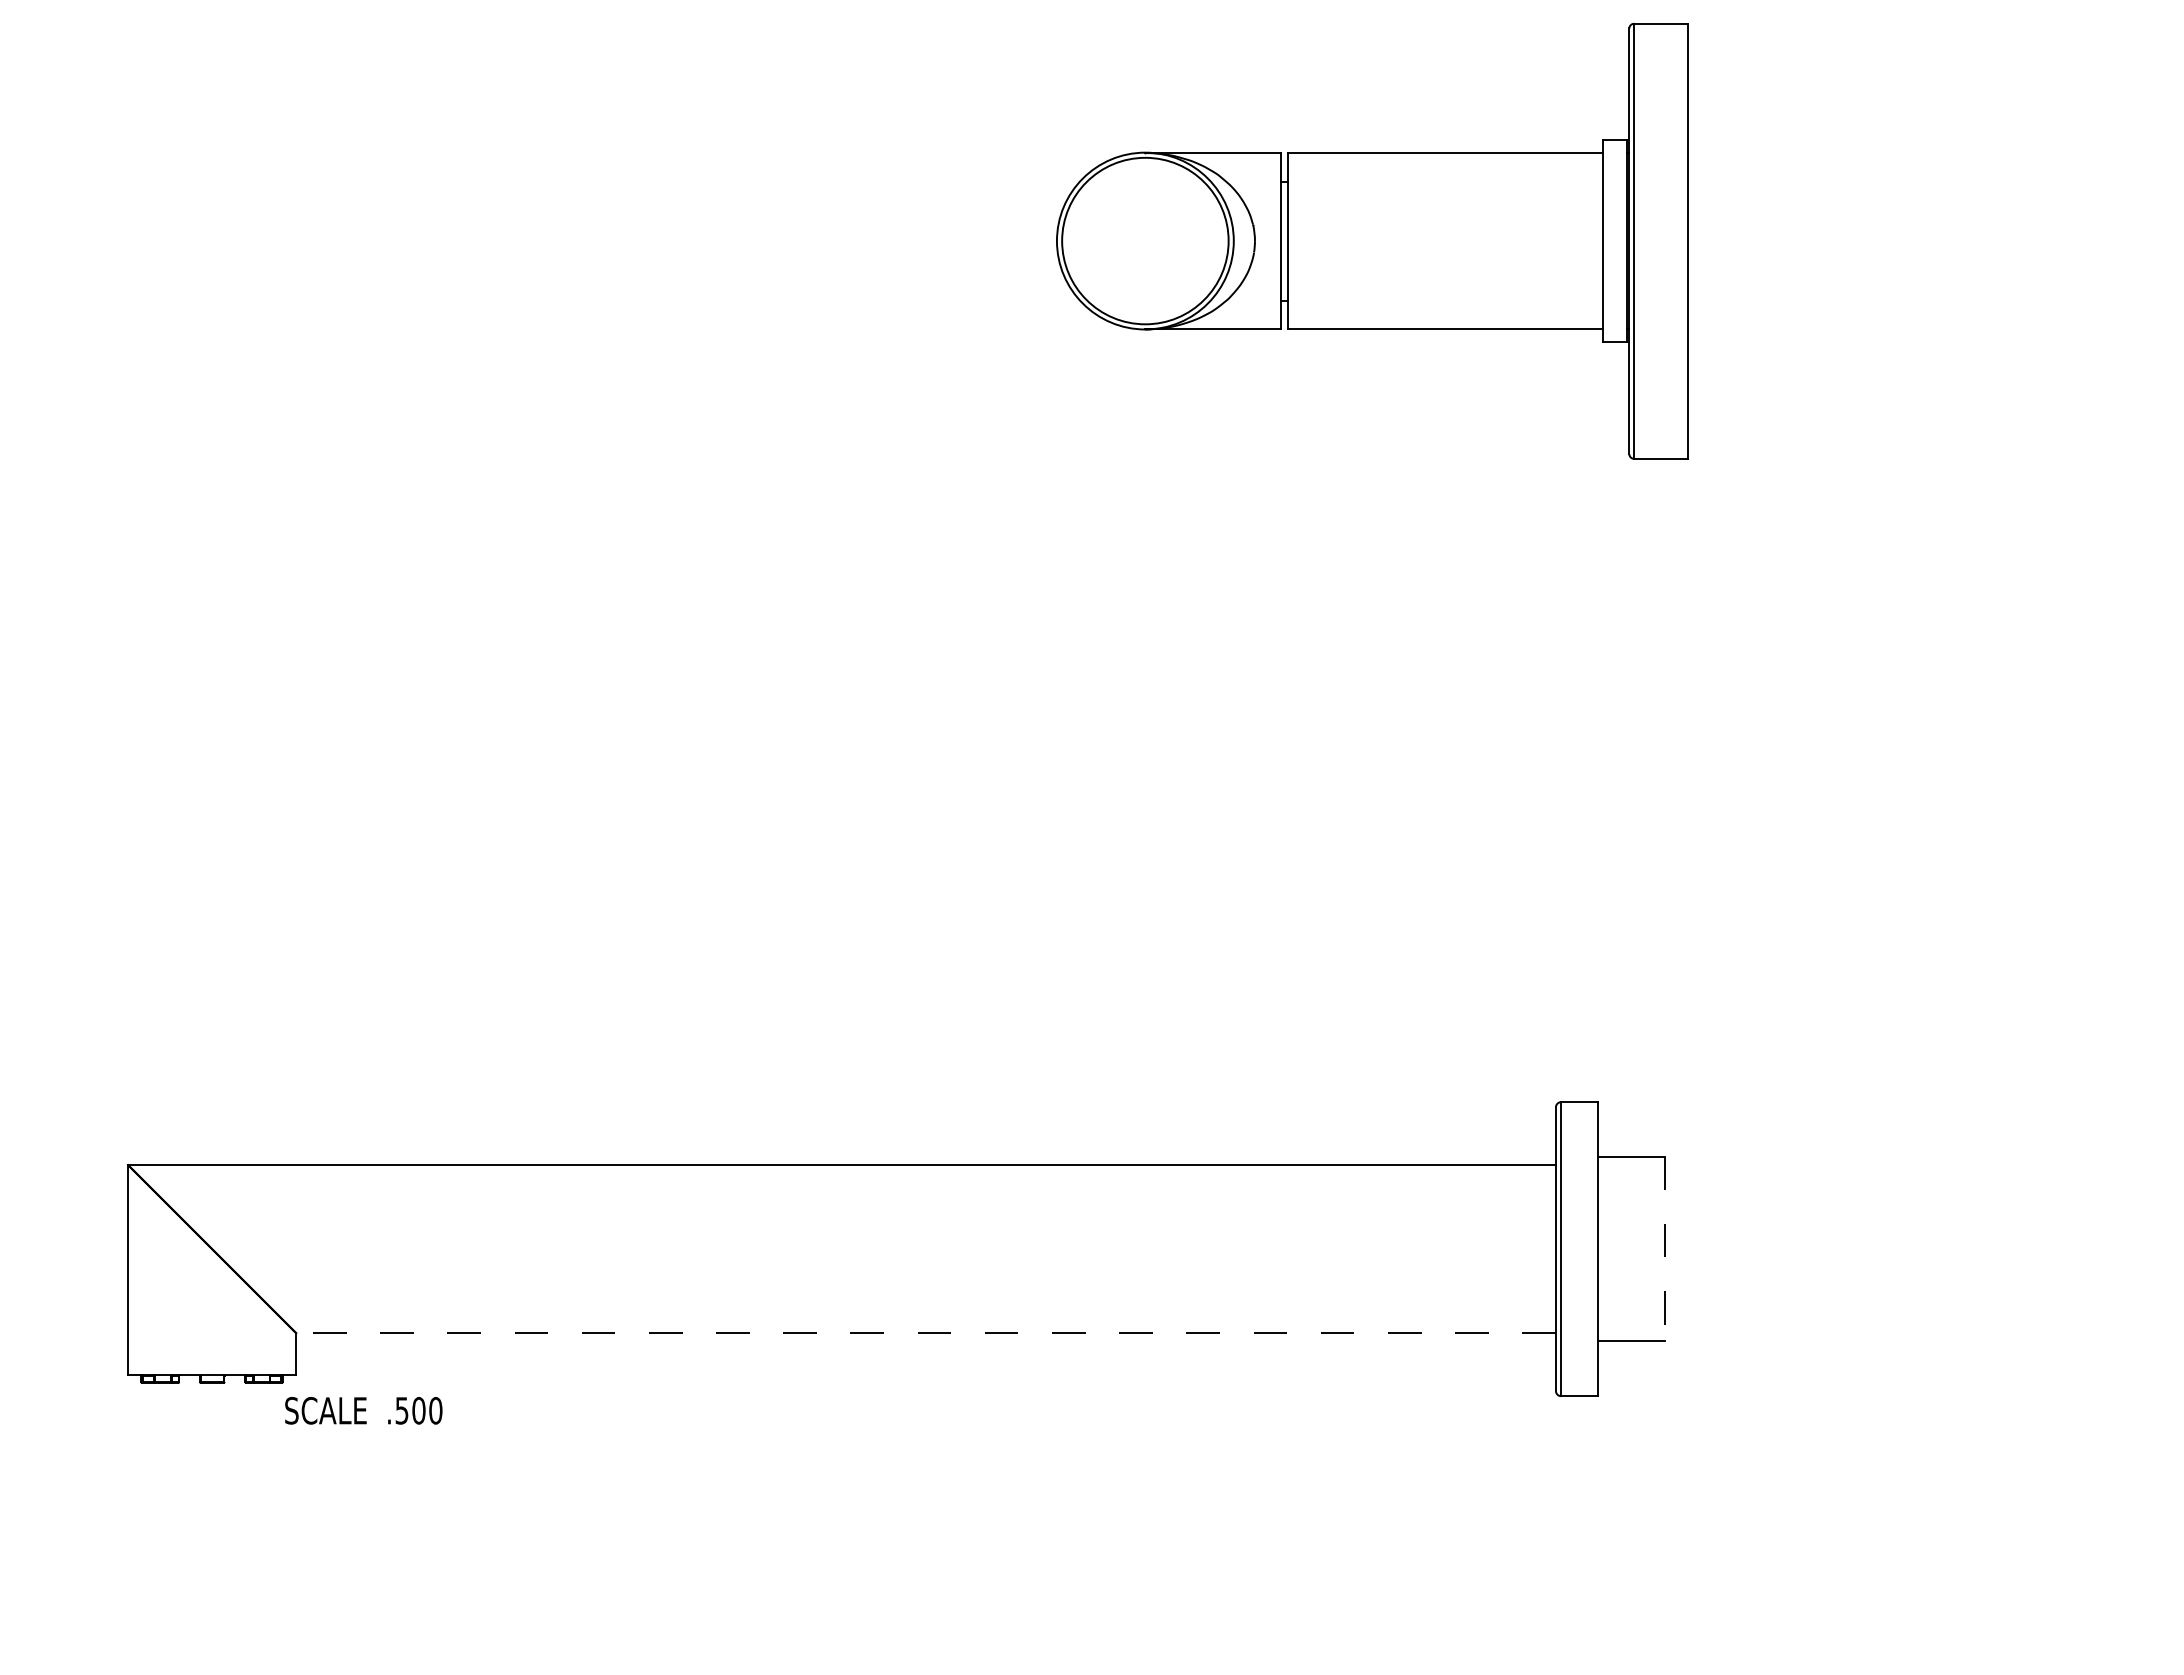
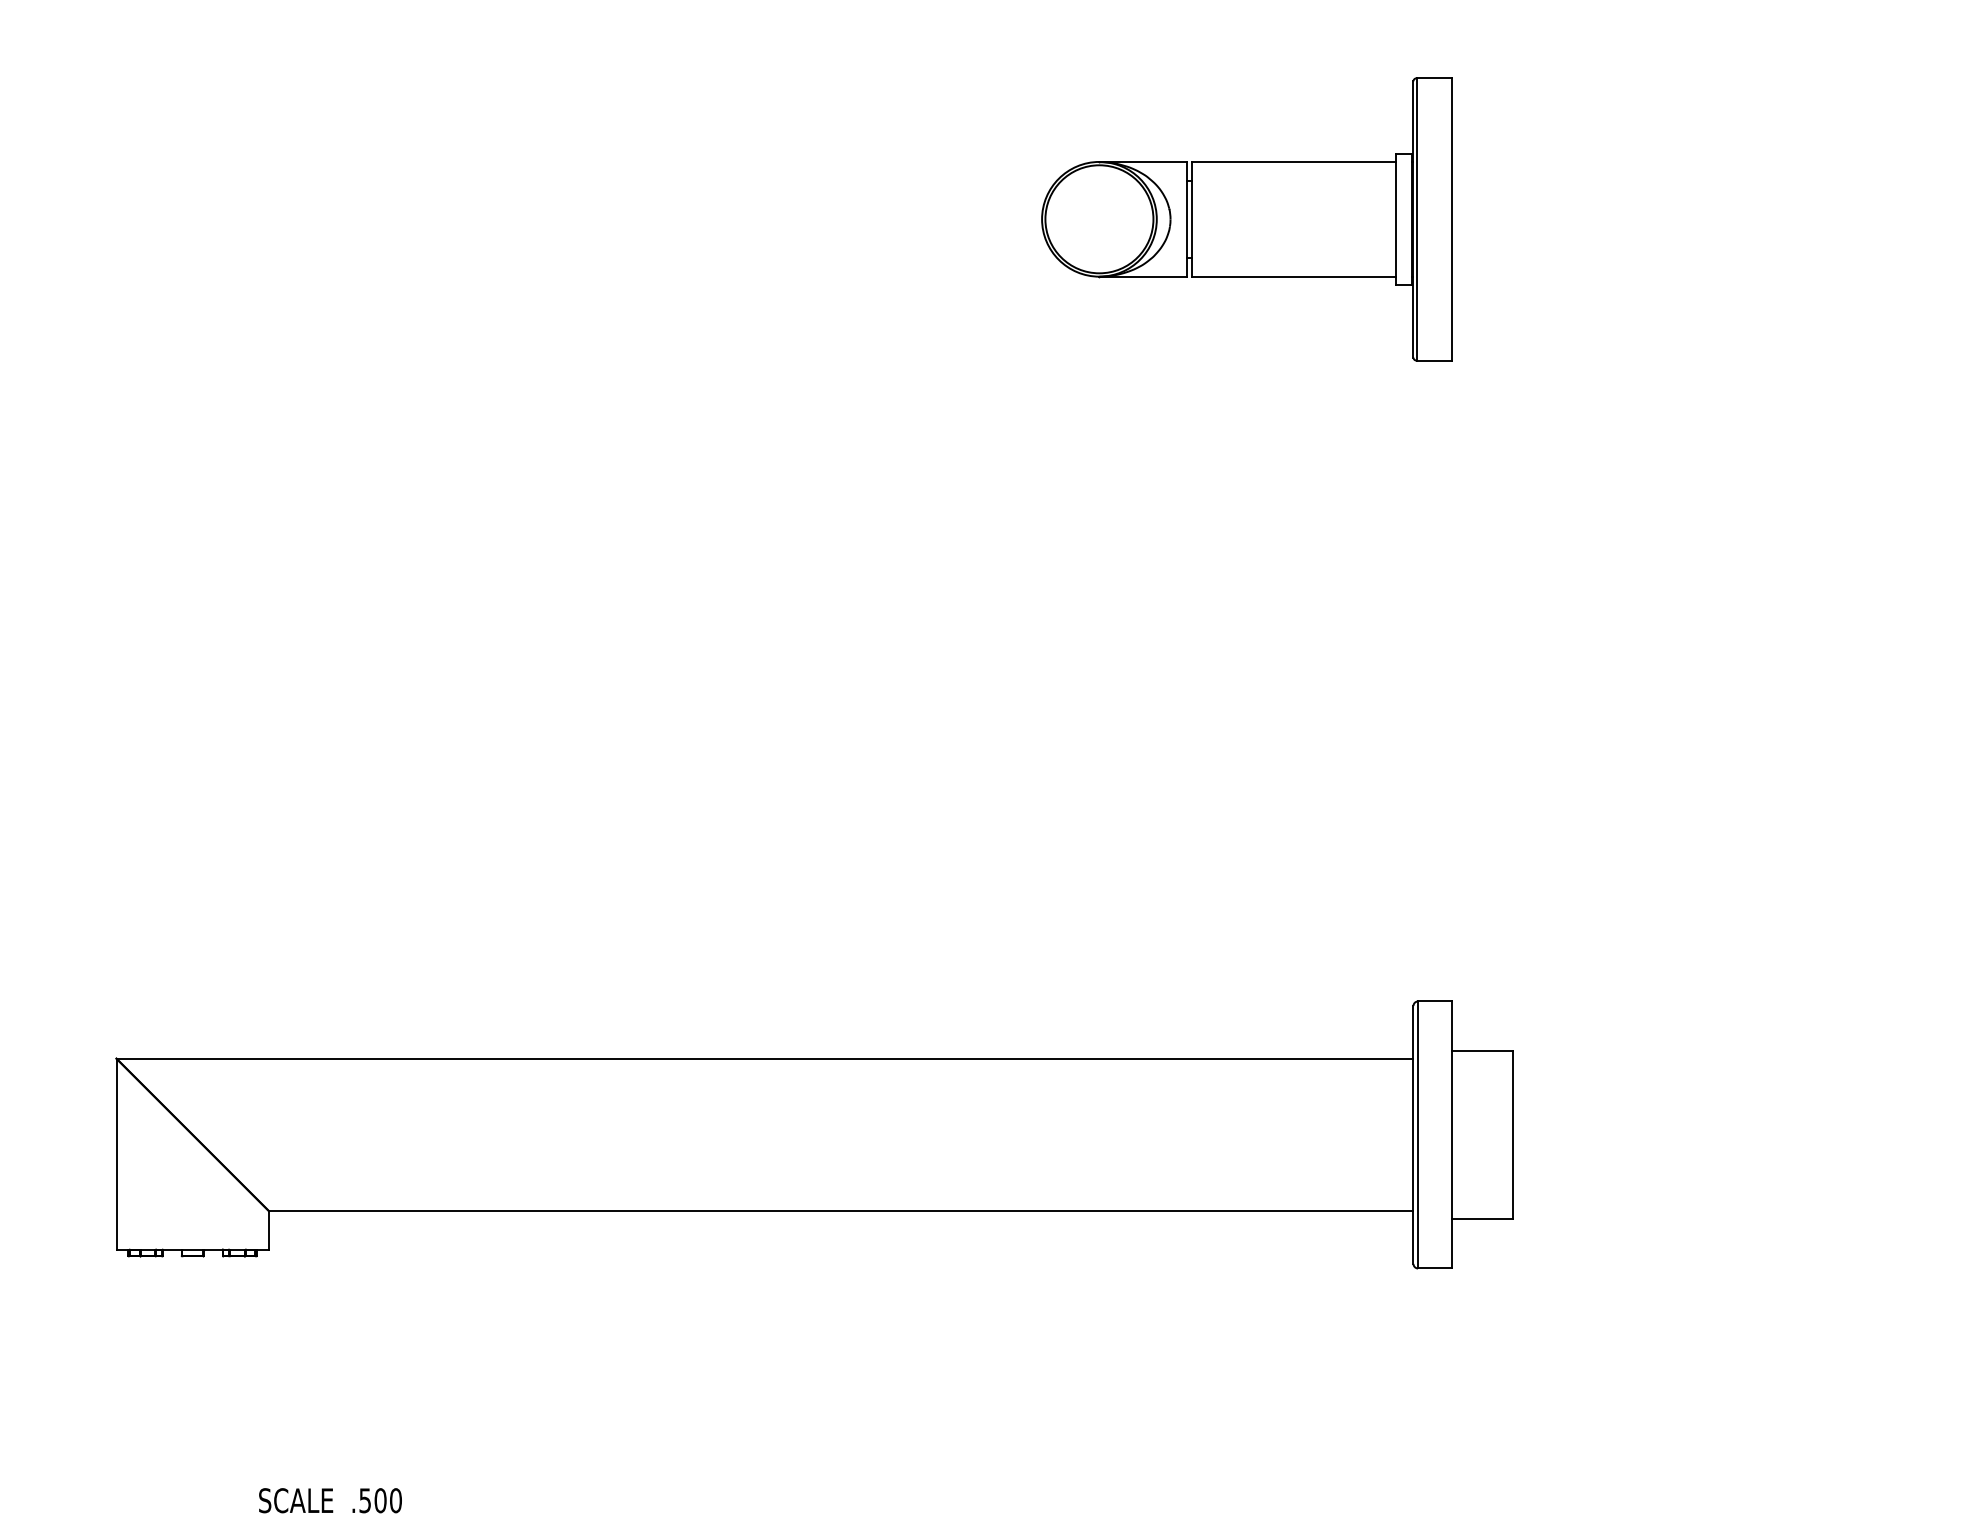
part: (1372, 241) -> (1246, 219), size x0.71
line: (1665, 1249) -> (1512, 1135), dashed -> solid
line: (926, 1333) -> (841, 1211), dashed -> solid
text: (363, 1410) -> (330, 1500), moved

